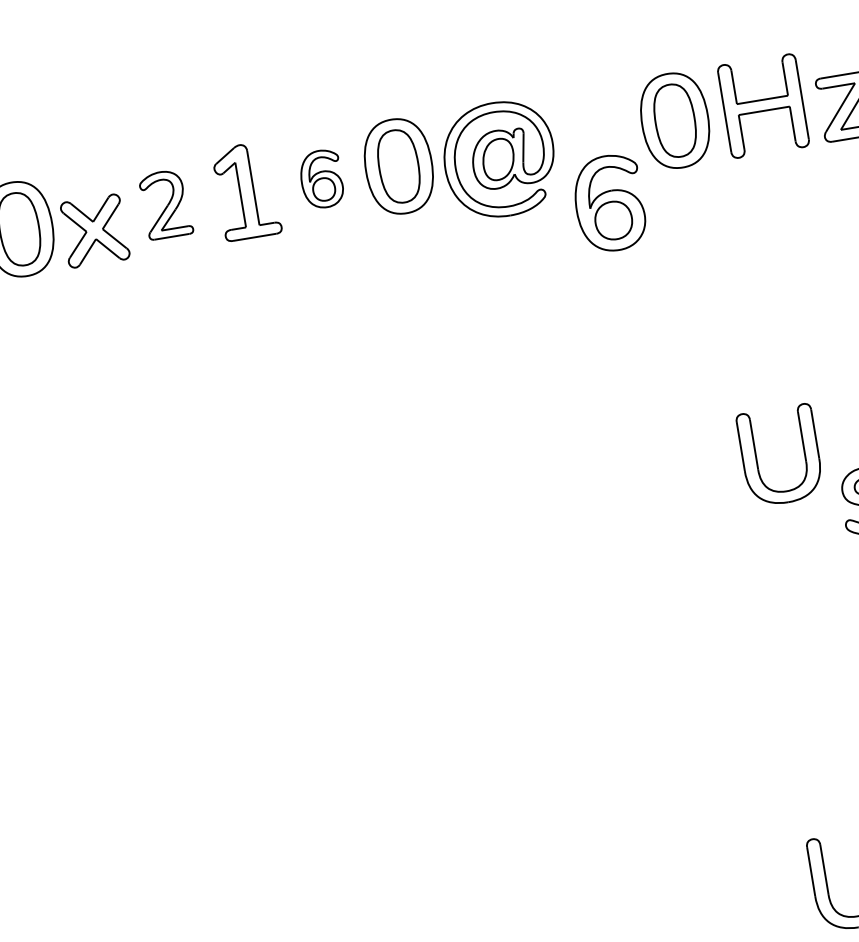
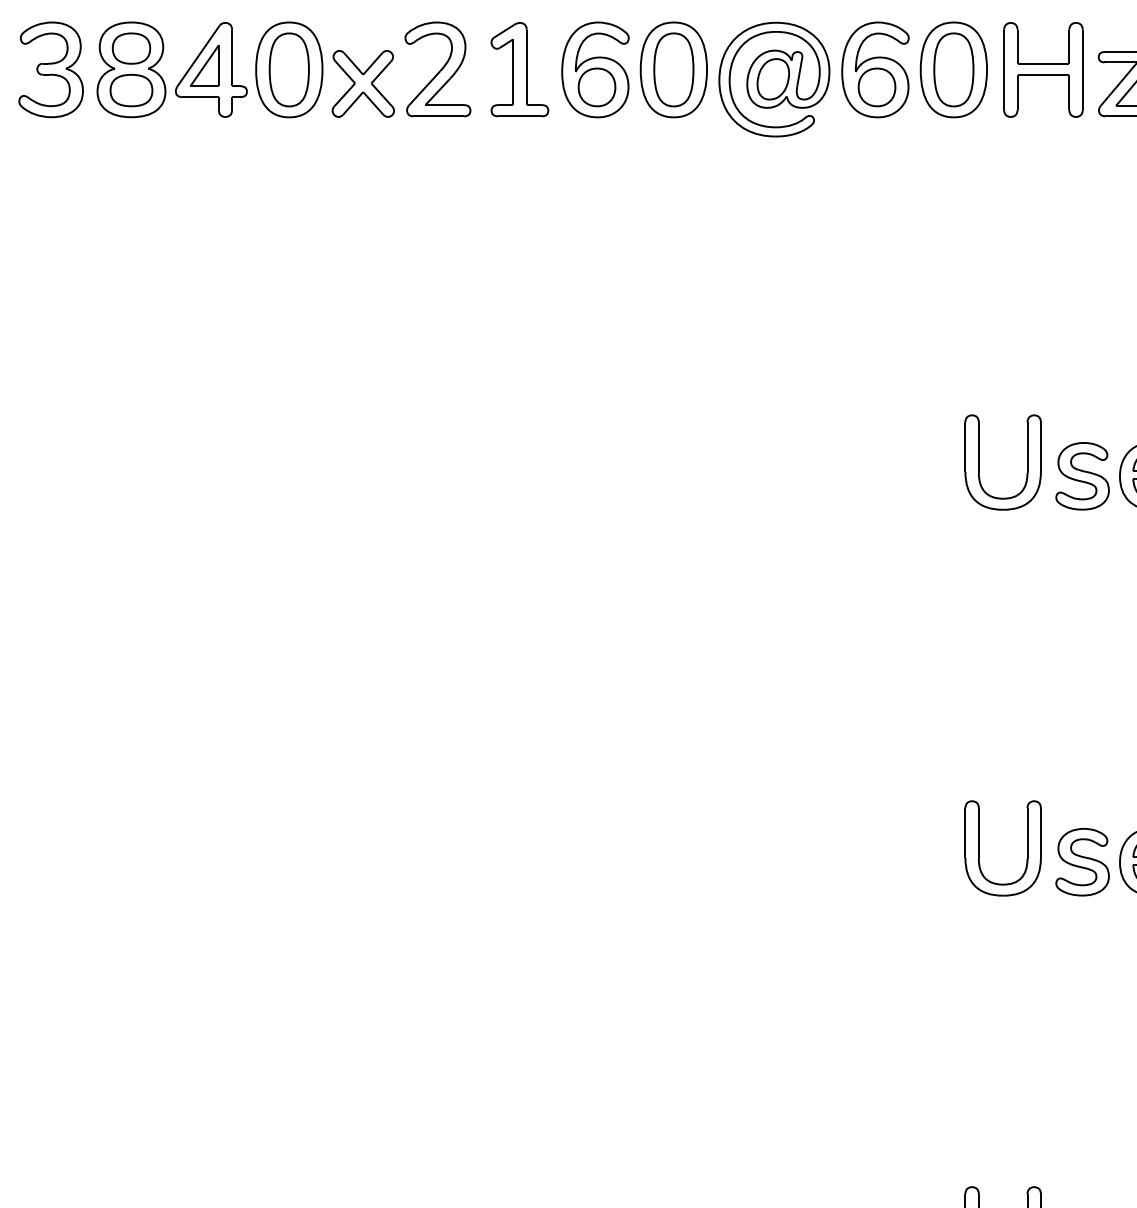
part: (321, 178) -> (595, 69), size x1.67
part: (609, 203) -> (875, 69), moved
part: (165, 204) -> (437, 69), size x1.43
part: (757, 459) -> (979, 462), moved

